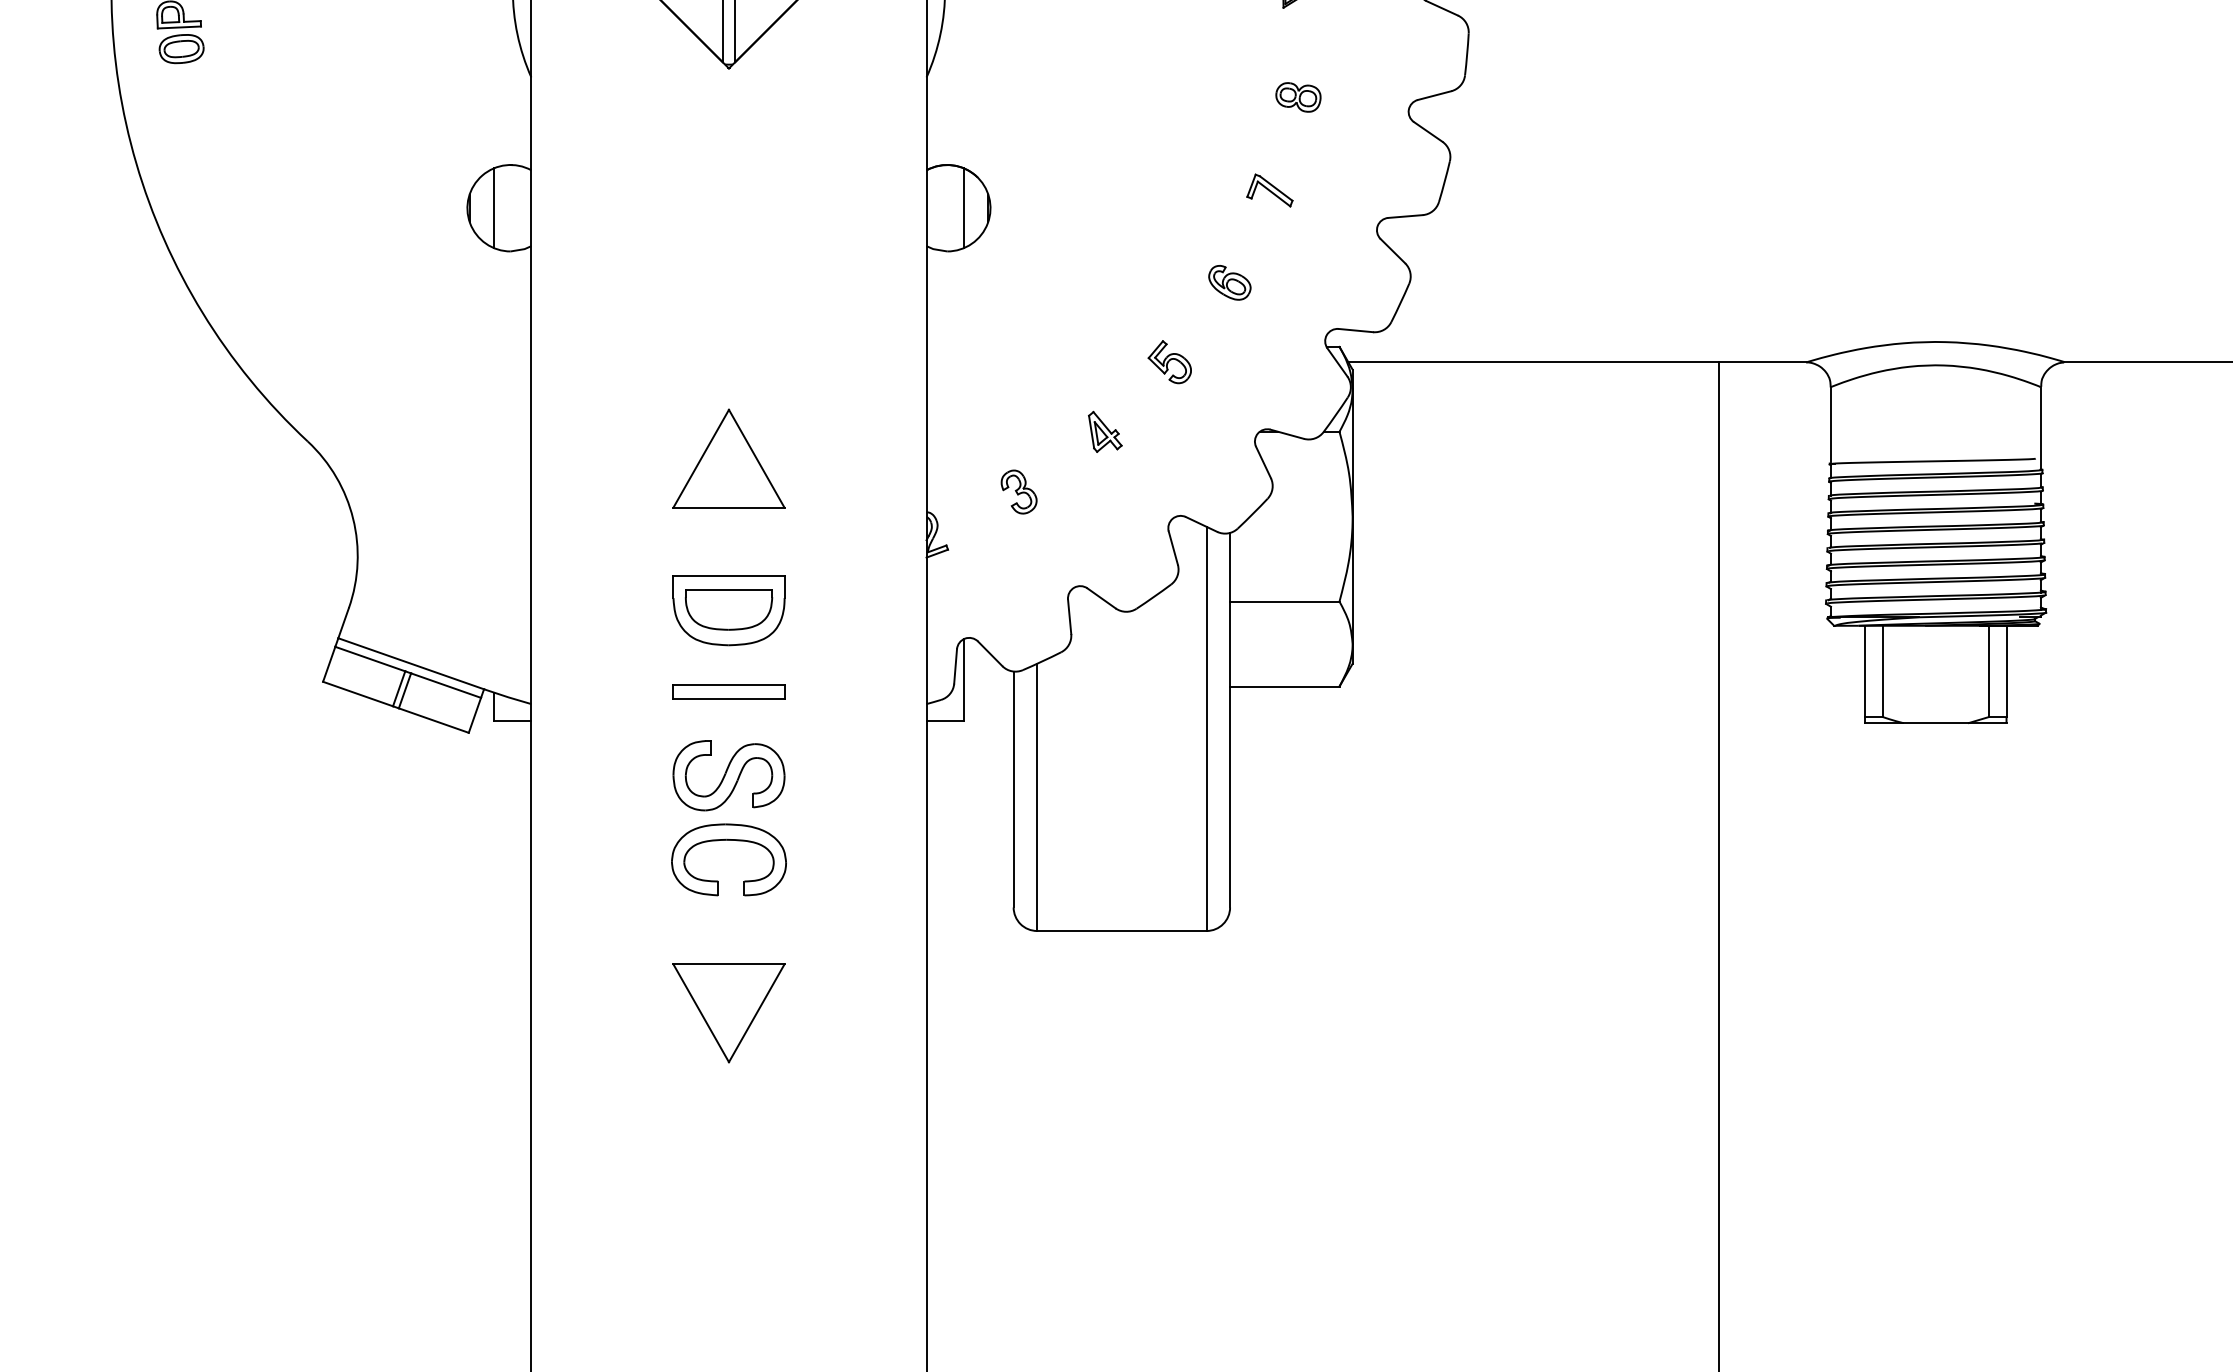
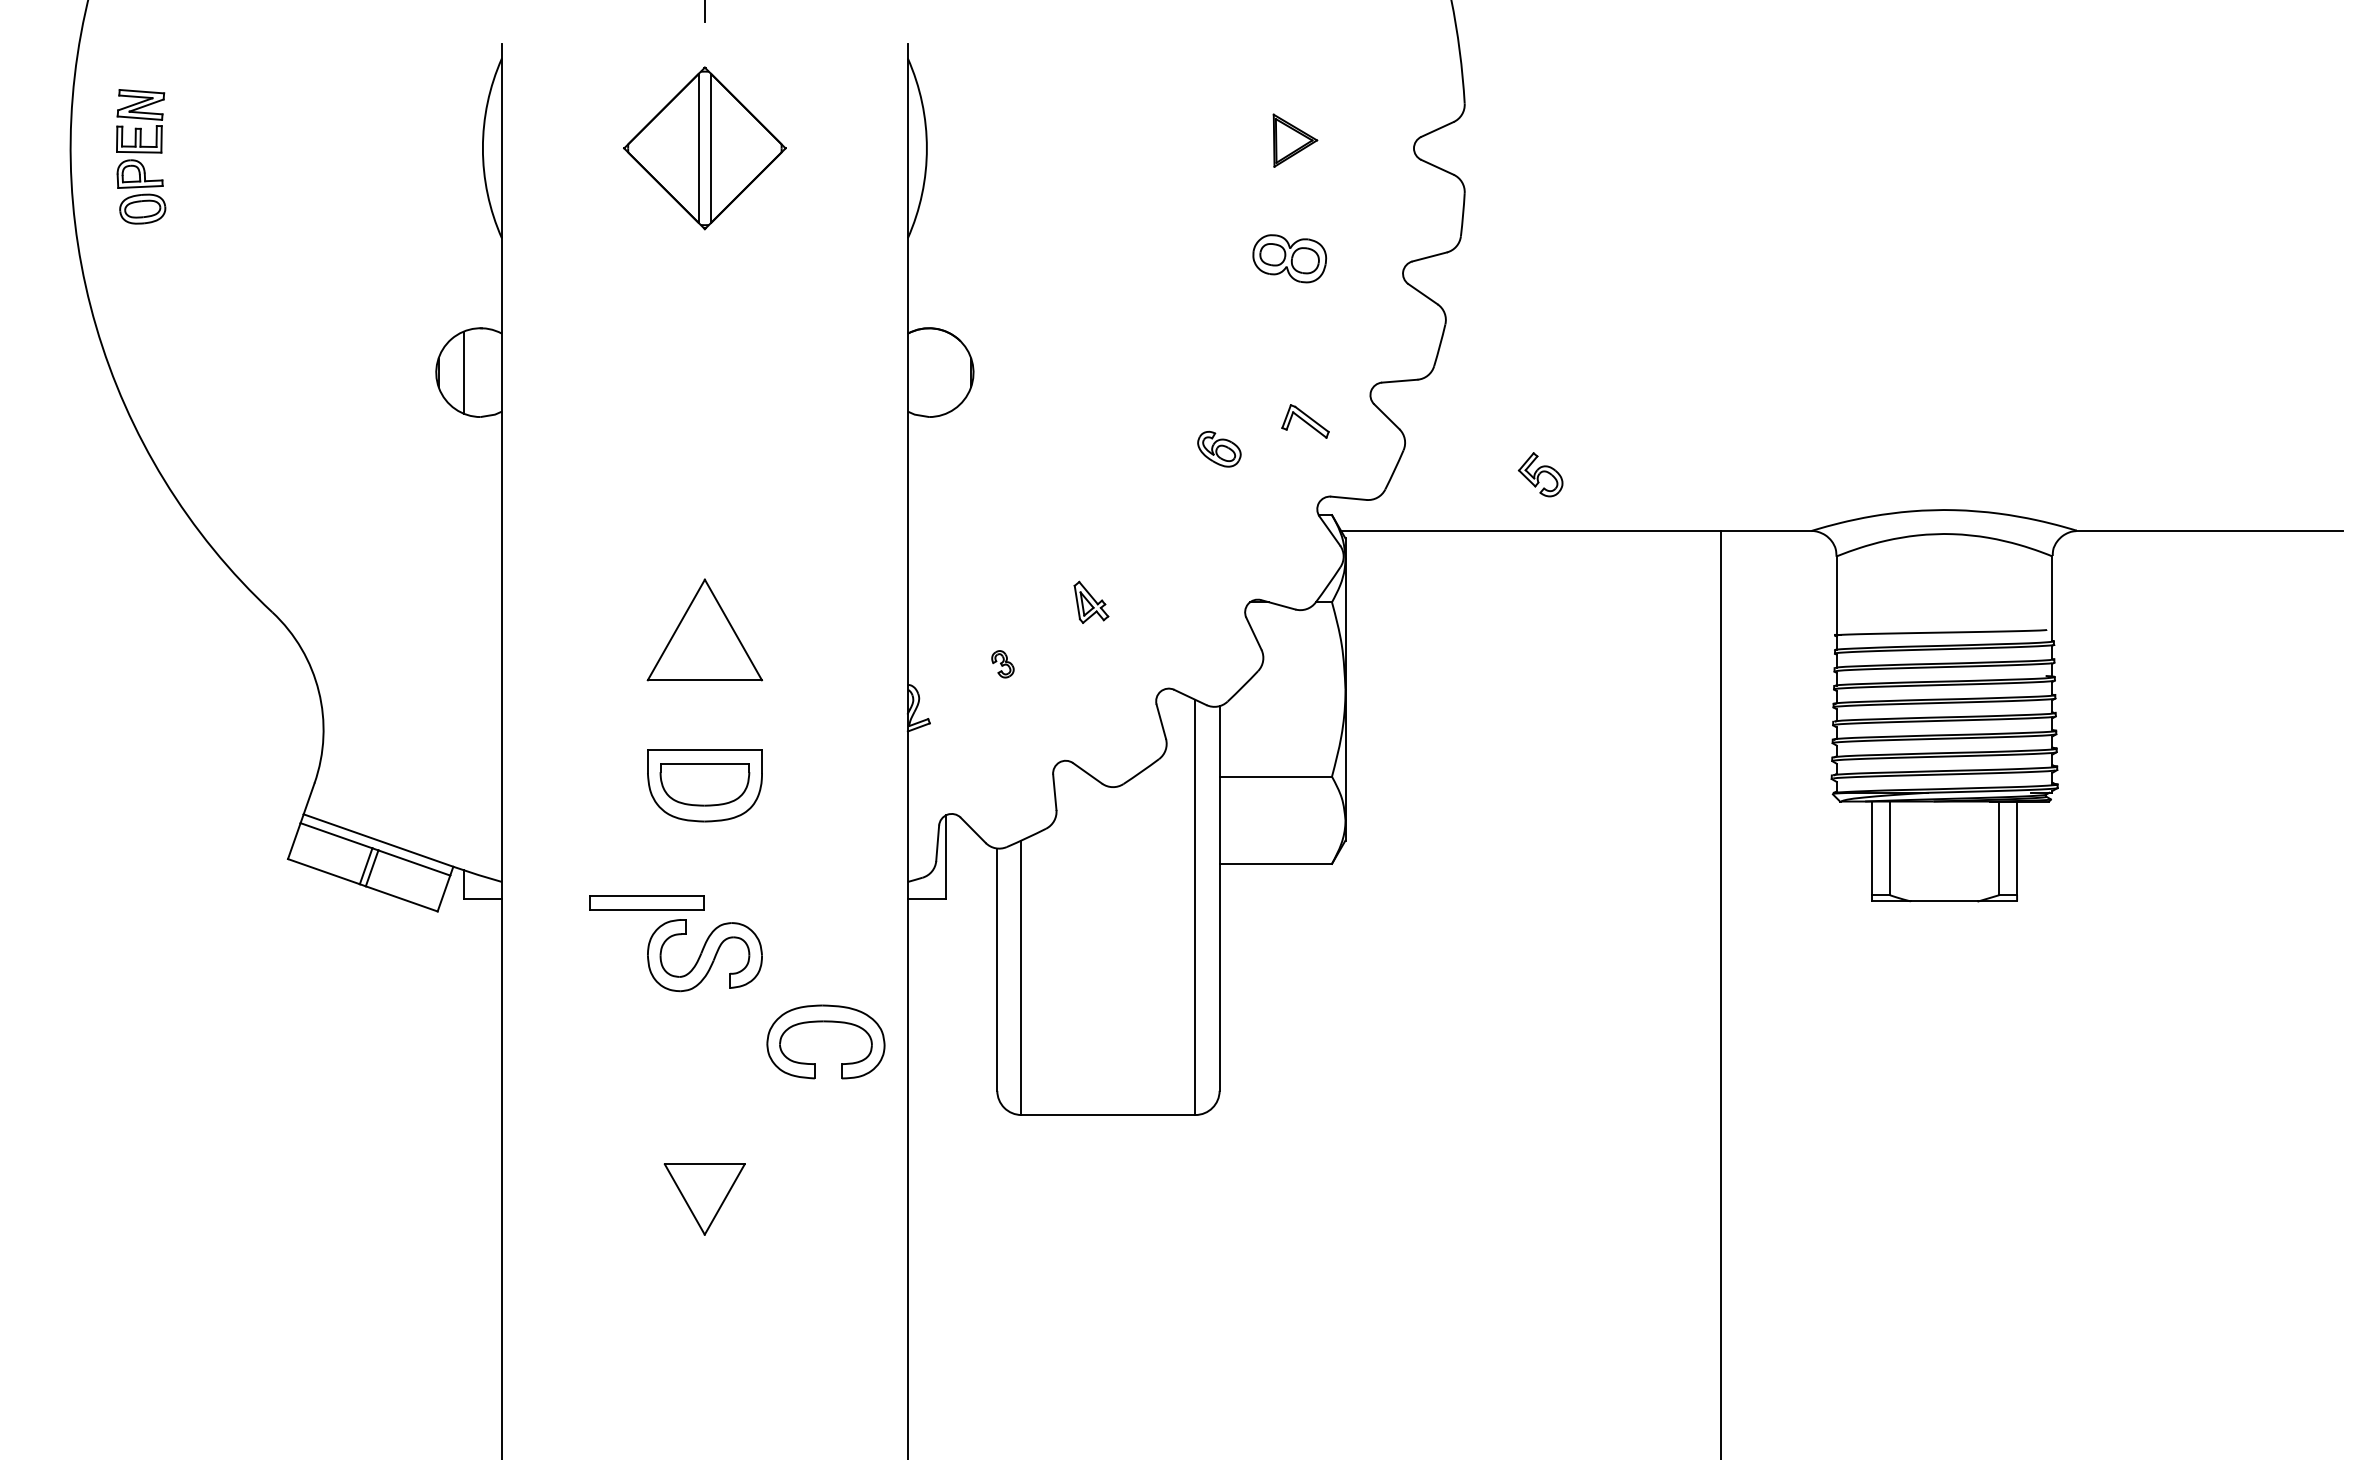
part: (1298, 97) -> (1289, 258), size x1.6
part: (1269, 190) -> (1305, 421), moved
line: (963, 208) -> (945, 372), removed
part: (1169, 361) -> (1540, 474), moved
part: (1018, 492) -> (1002, 664), size x0.6
part: (728, 691) -> (646, 902), moved
part: (728, 840) -> (825, 1022), moved
part: (728, 1013) -> (704, 1199), size x0.7

